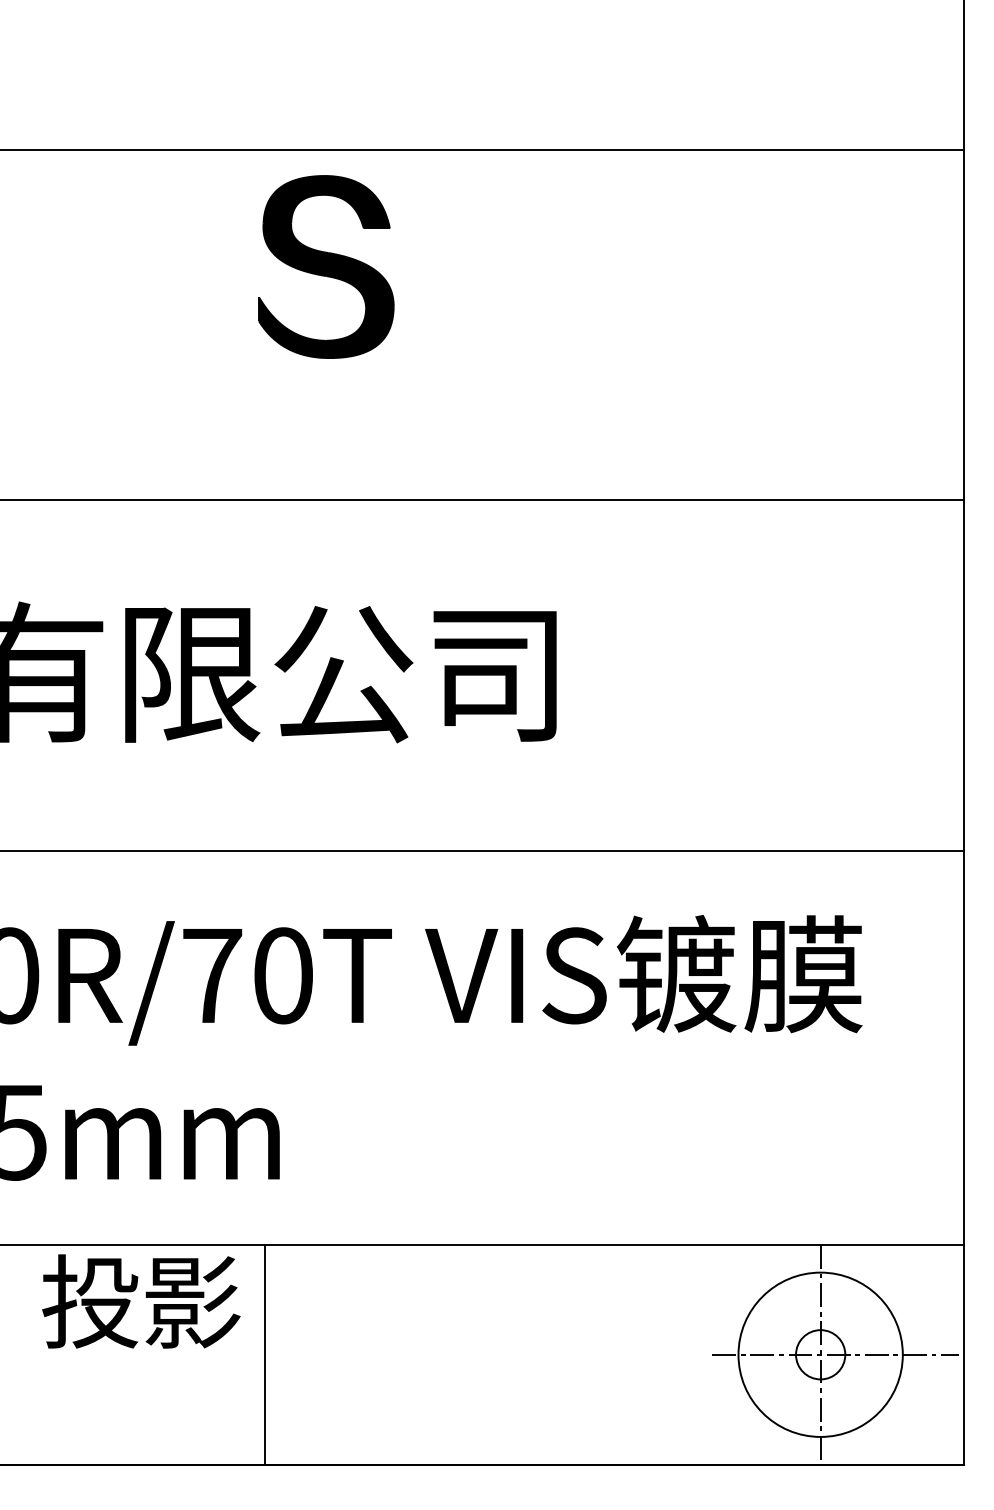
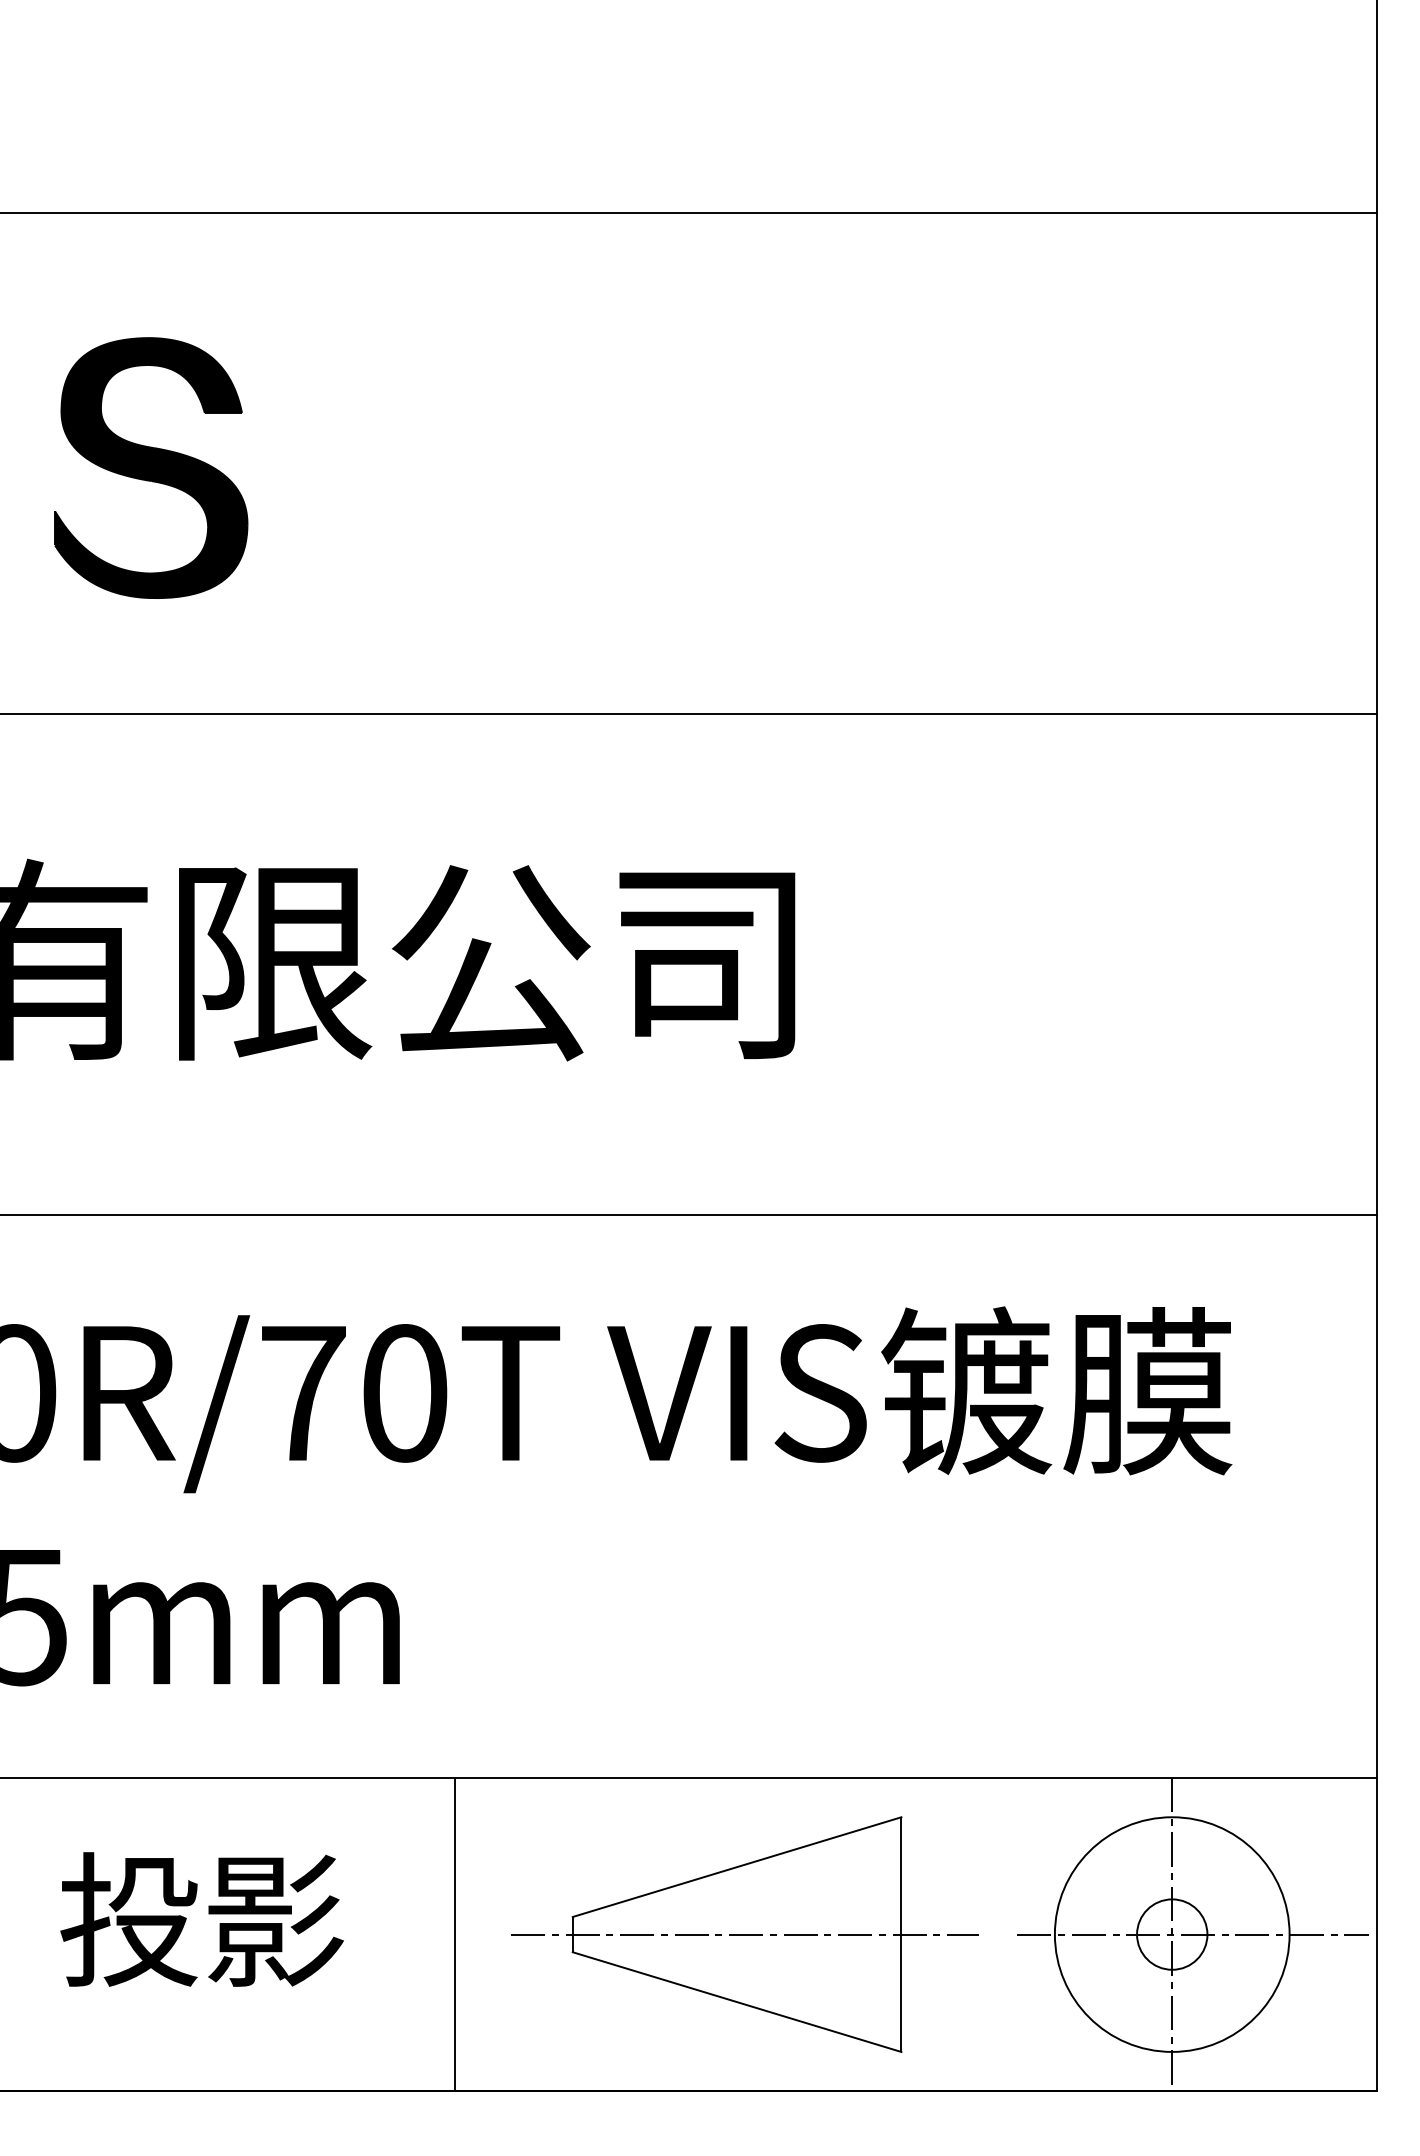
part: (326, 266) -> (151, 467), moved
text: (140, 1301) -> (201, 1919), moved
line: (264, 1354) -> (455, 1934), moved
part: (521, 1354) -> (744, 1934), added

